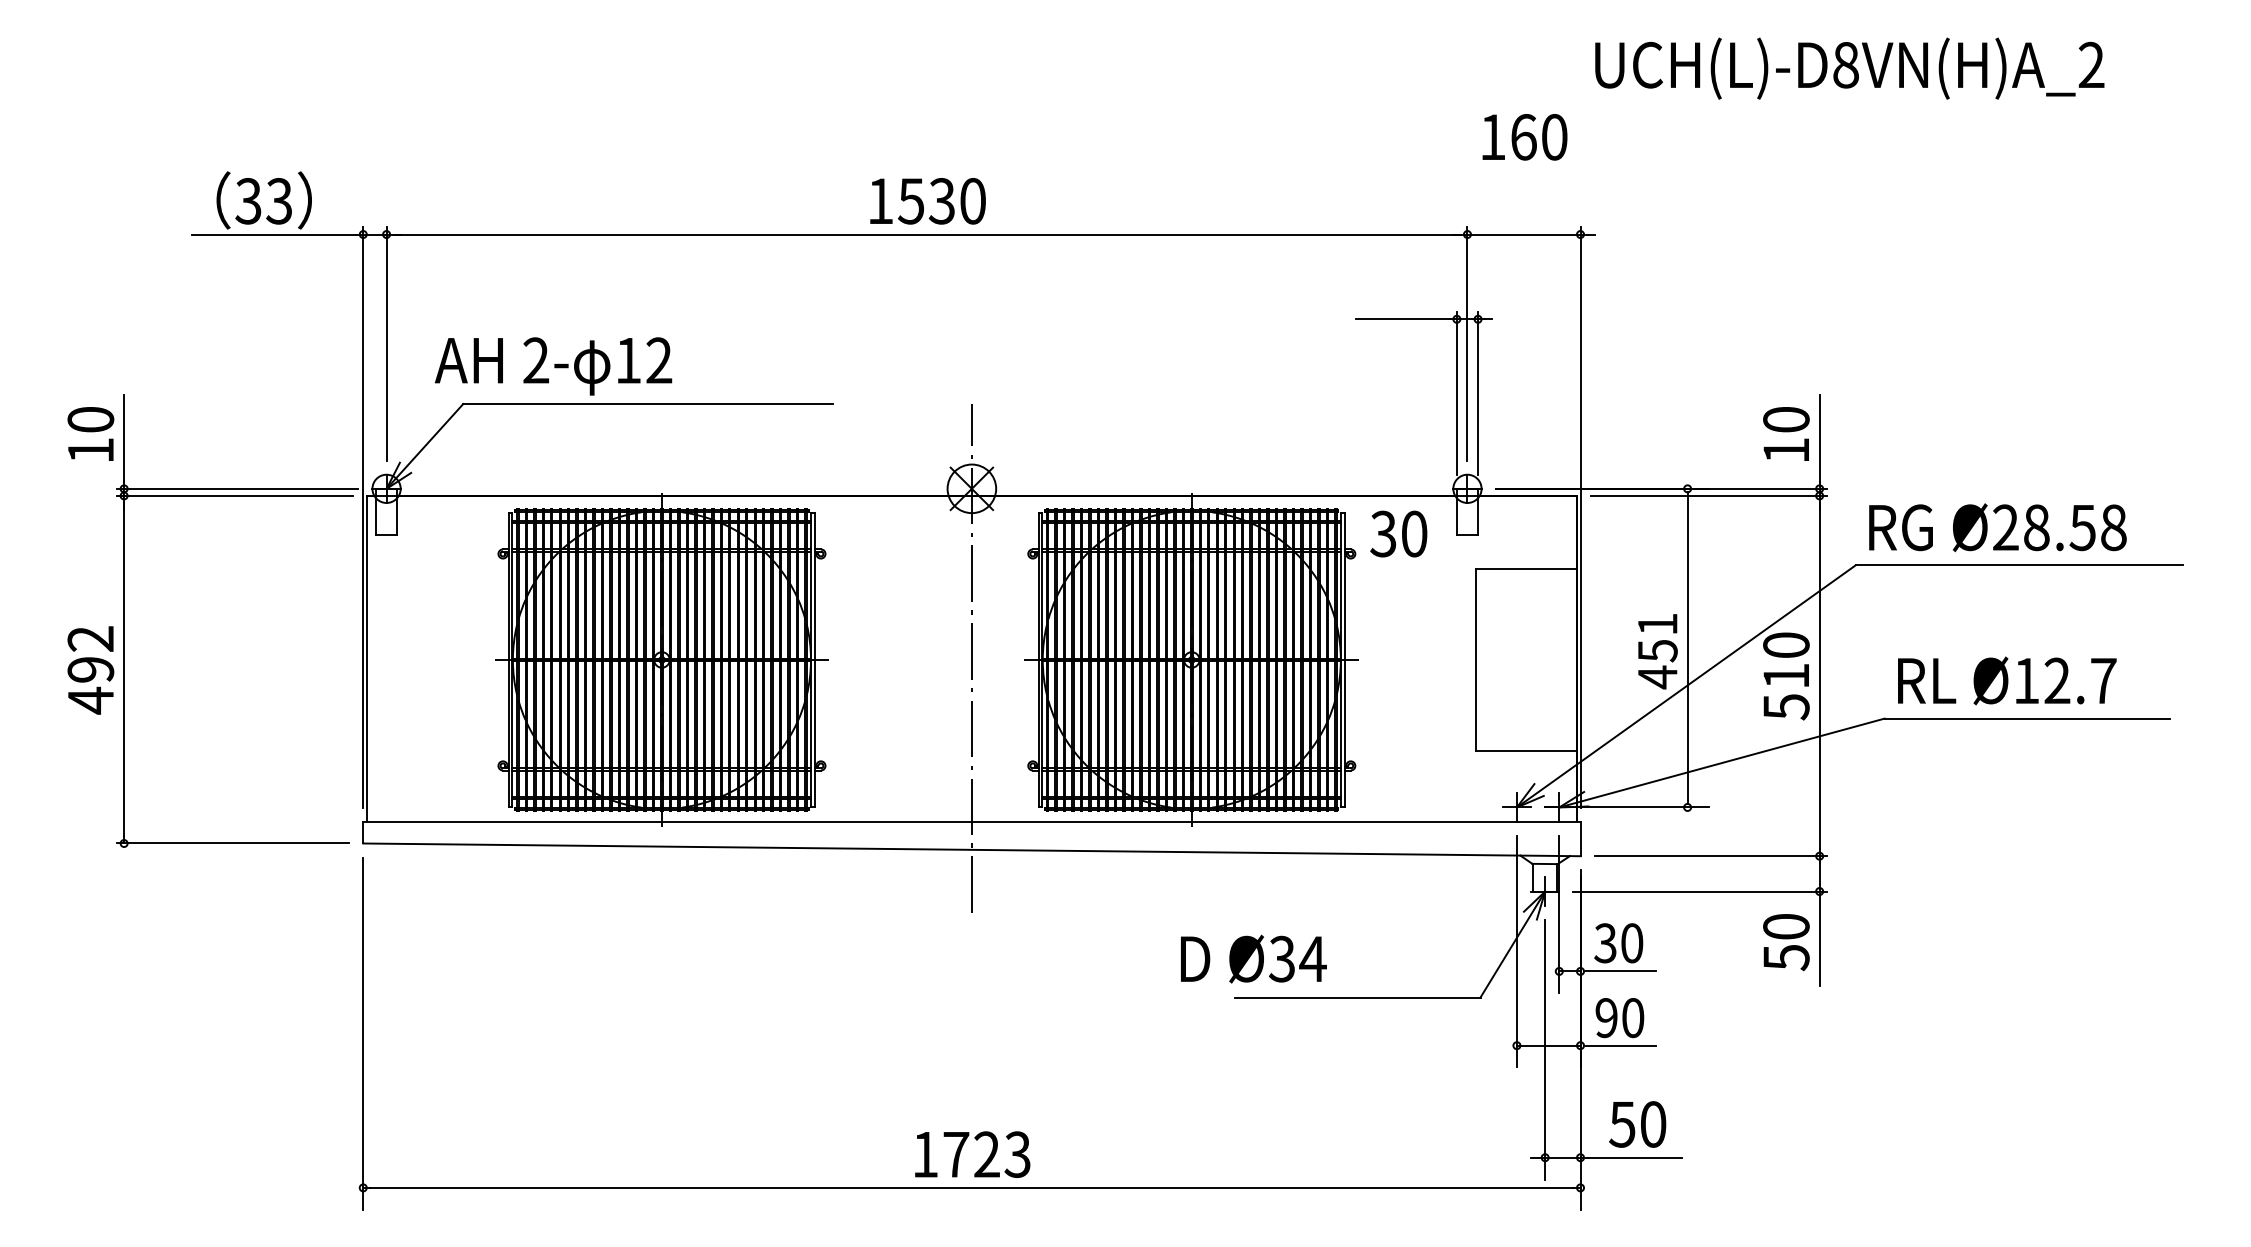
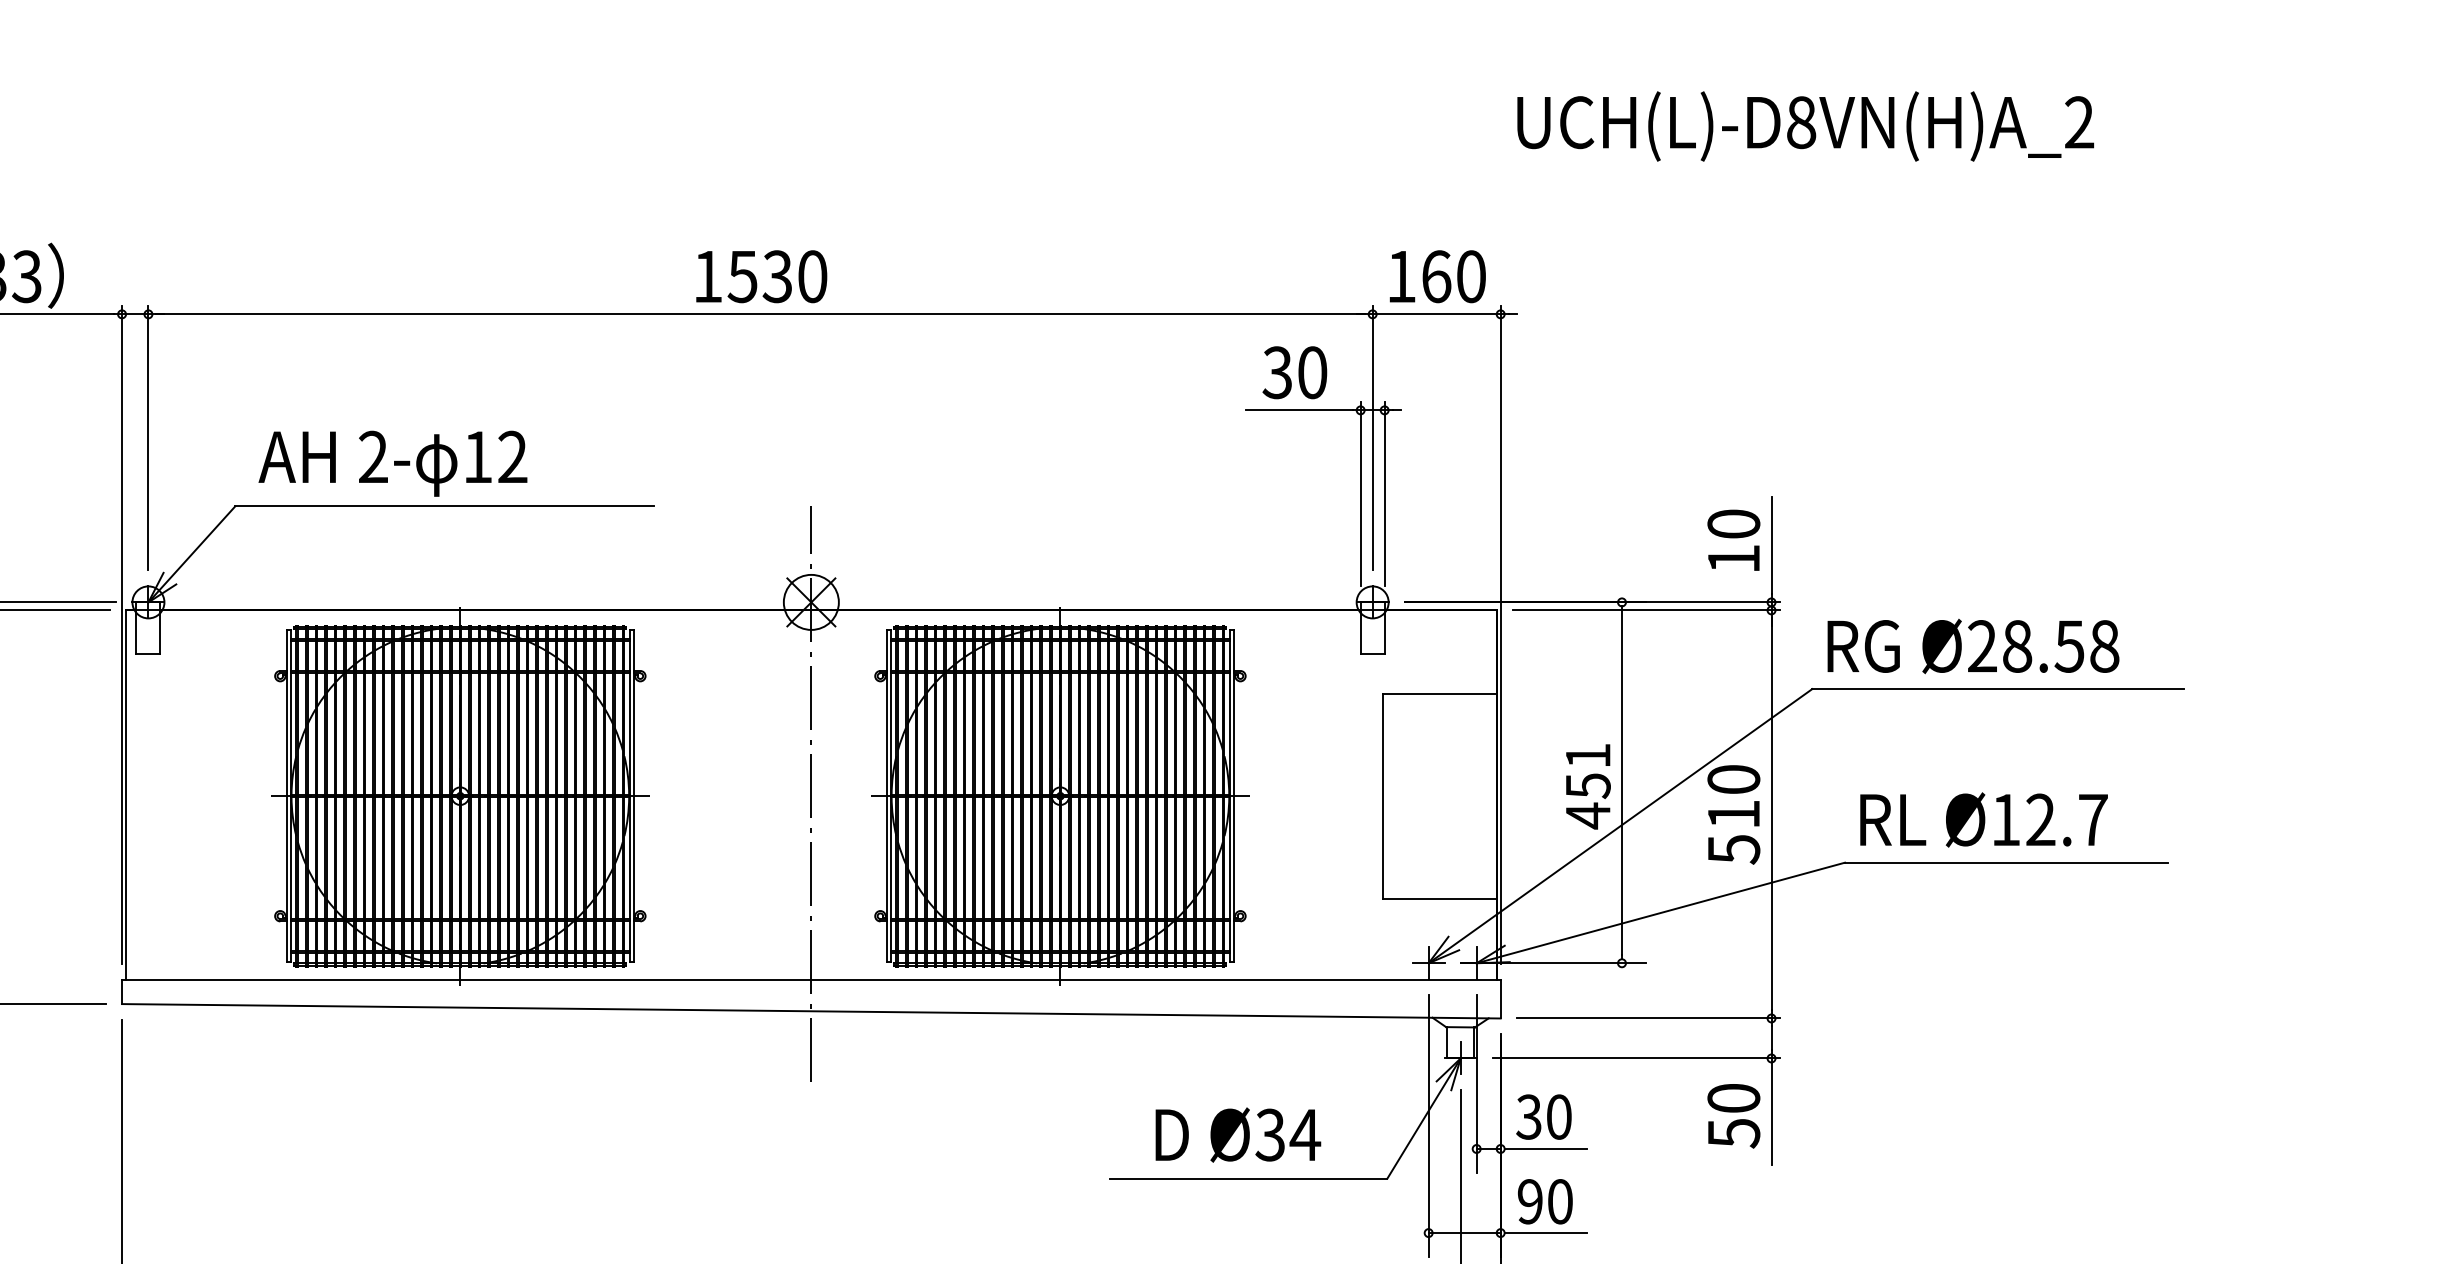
text: (1524, 137) -> (1437, 276), moved
text: (553, 366) -> (392, 463), moved
text: (1398, 533) -> (1294, 372), moved
text: (1253, 958) -> (1237, 1134), moved

